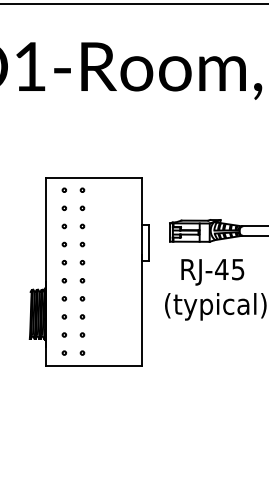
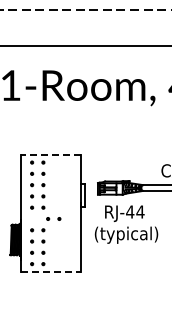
line: (93, 177) -> (50, 154), solid -> dashed
text: (238, 268) -> (140, 211), RJ-45 -> RJ-44
part: (73, 279) -> (53, 218), moved
line: (93, 366) -> (50, 272), solid -> dashed

